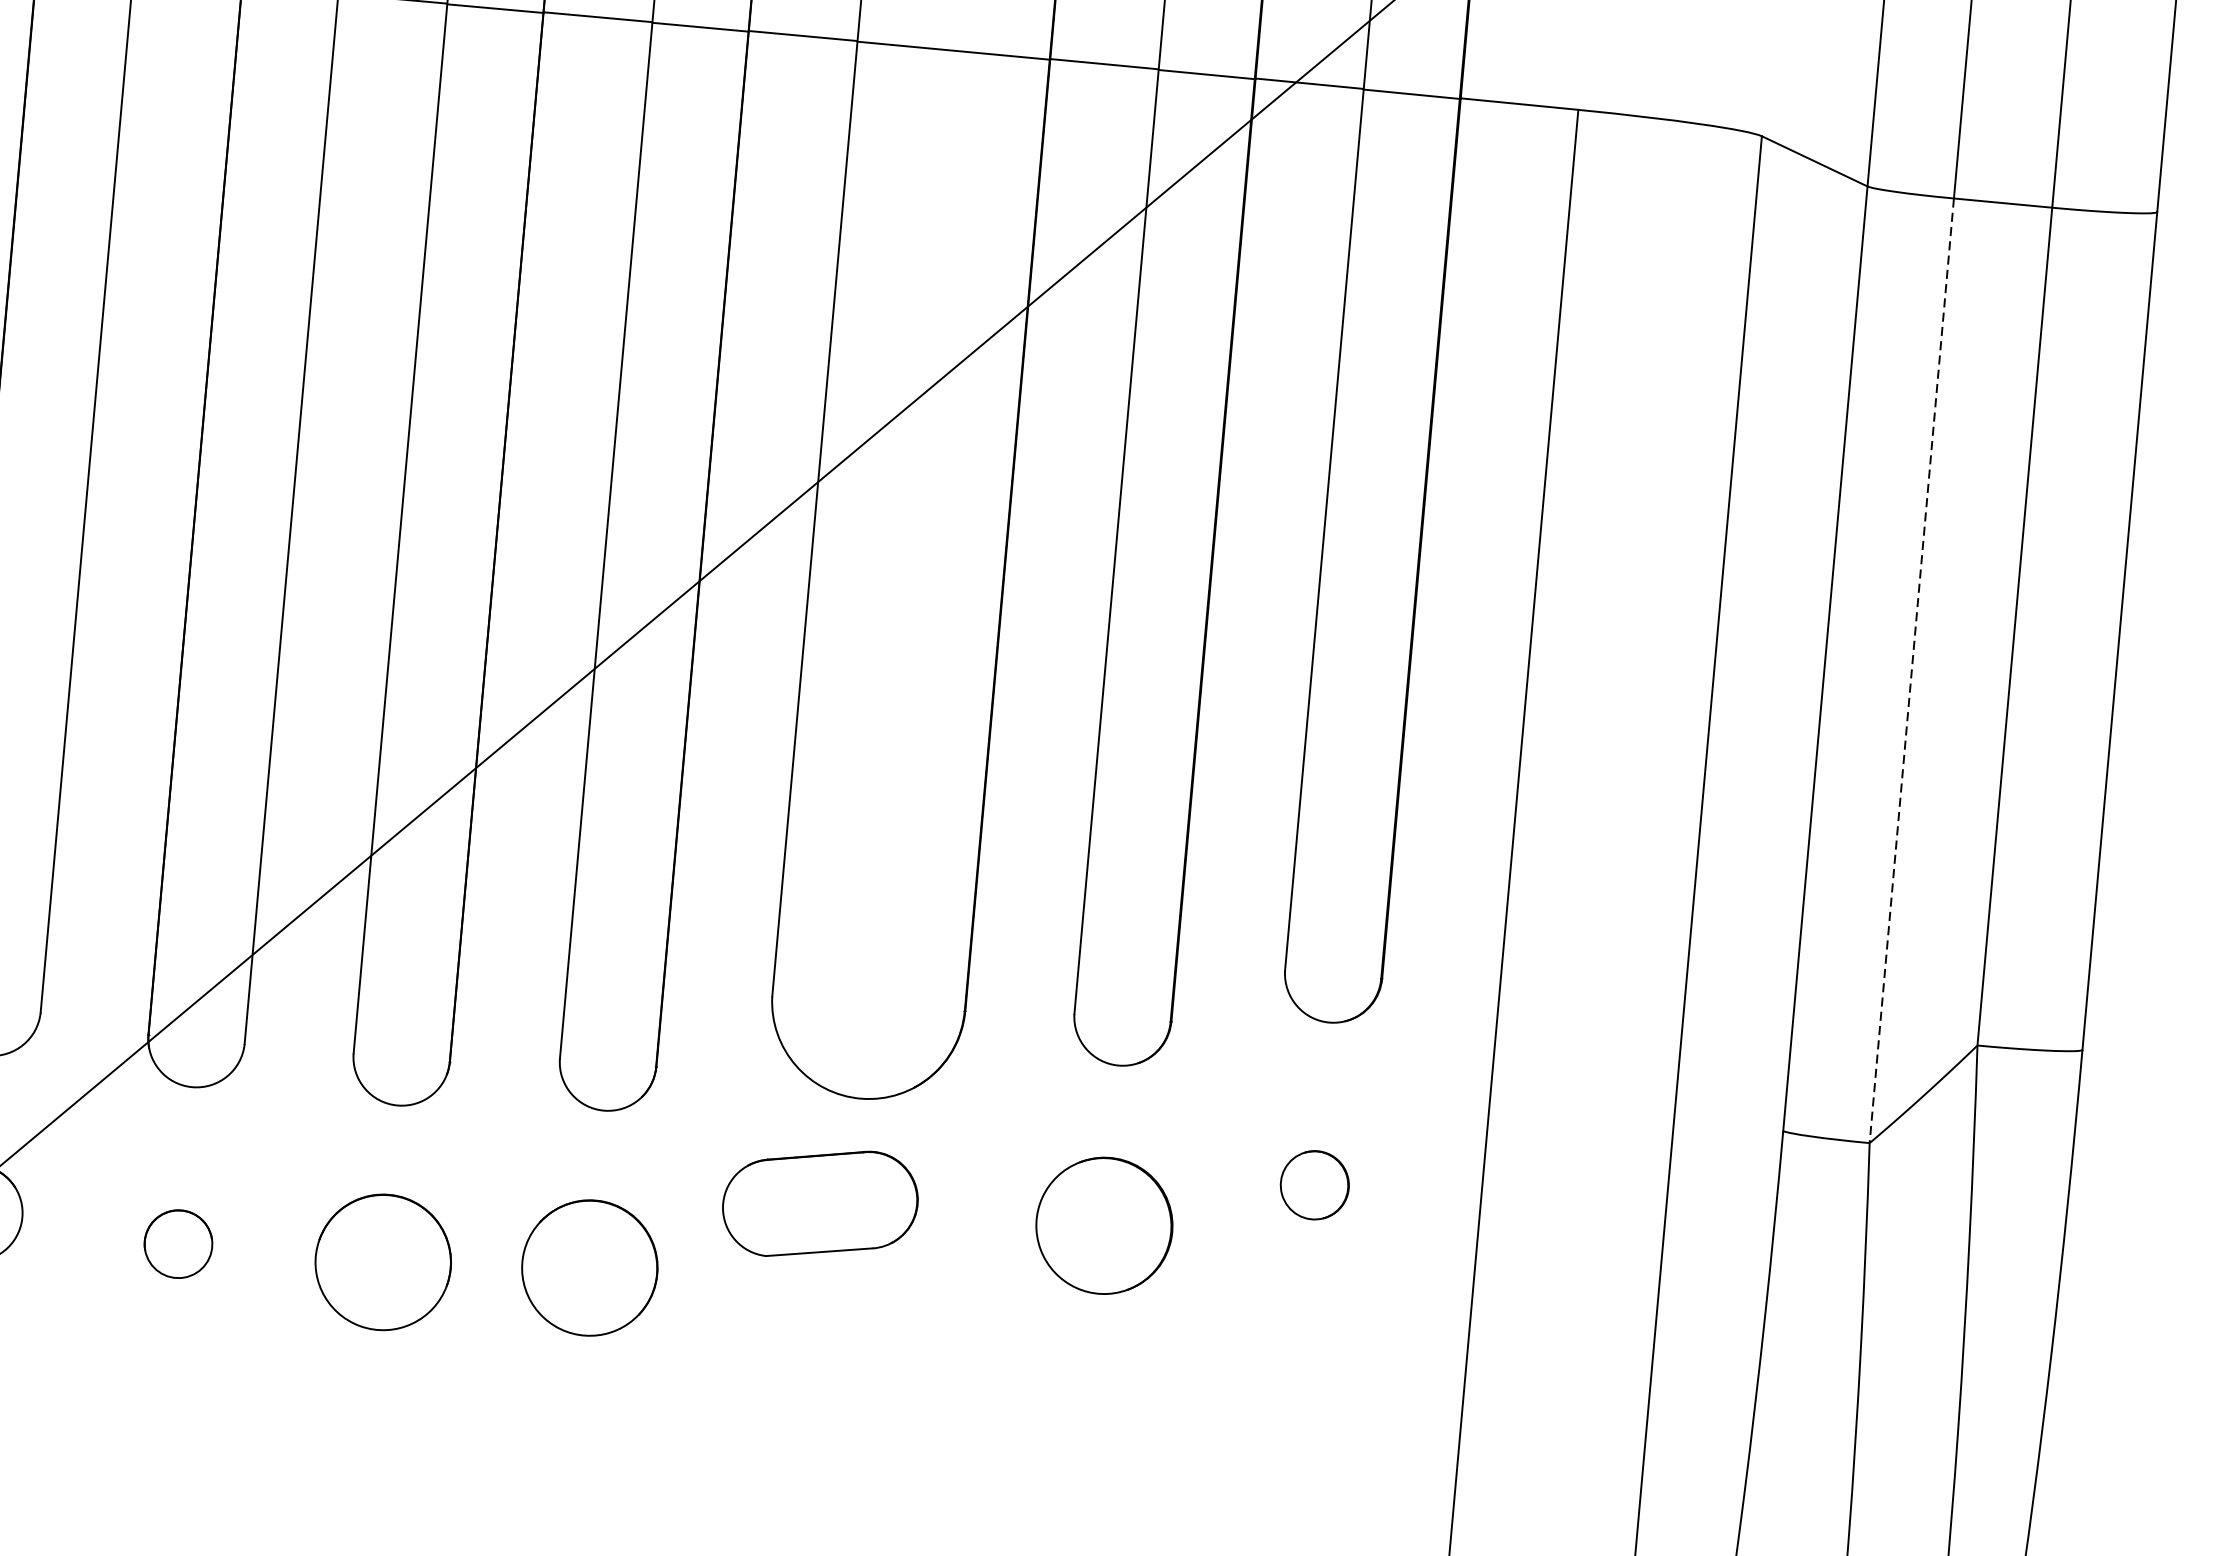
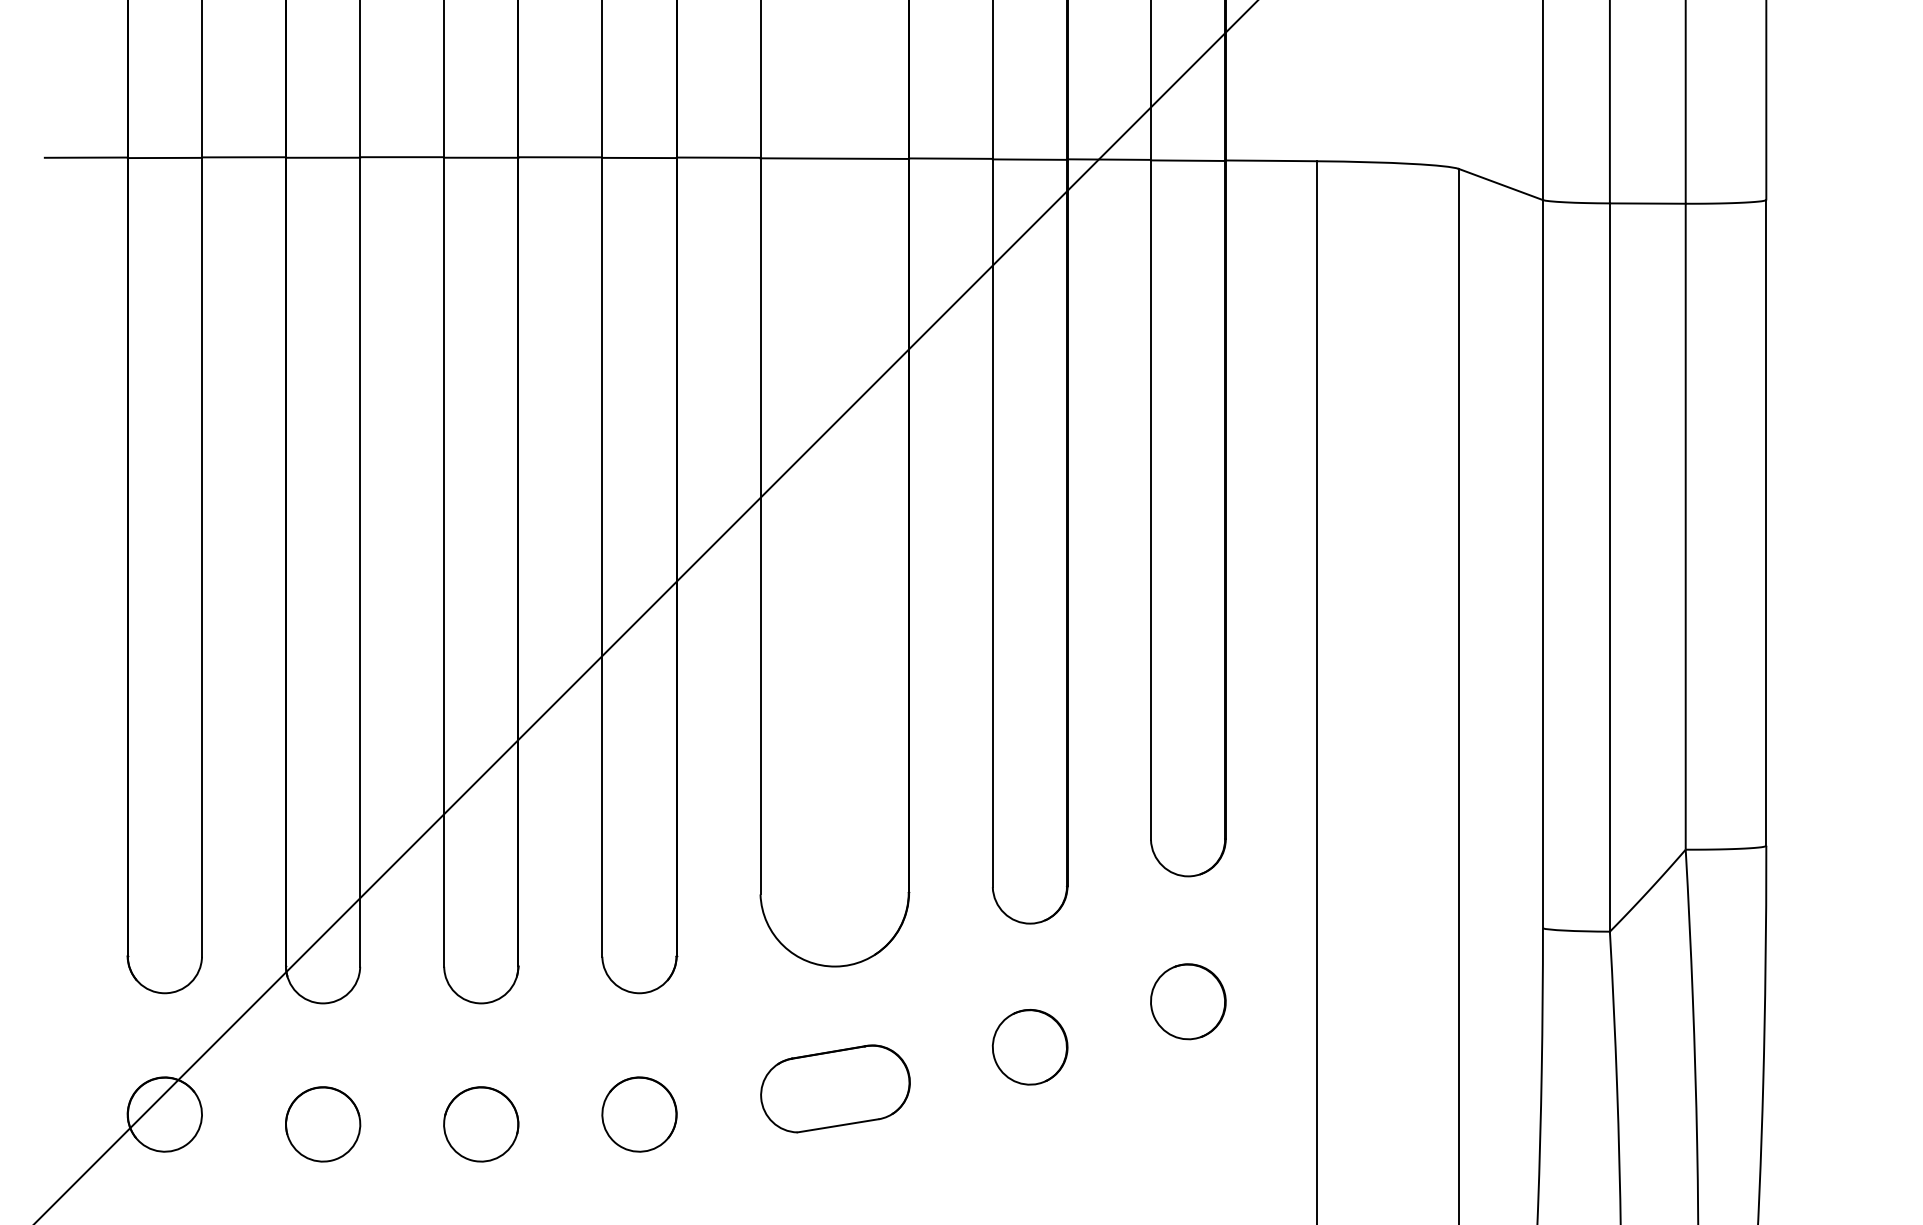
line: (1911, 671) -> (1609, 568), dashed -> solid
part: (1315, 1184) -> (1188, 1001), size x1.43
part: (820, 1203) -> (835, 1088), moved
part: (1103, 1226) -> (1029, 1047), size x0.71
part: (178, 1244) -> (323, 1124), size x1.43
part: (383, 1262) -> (481, 1124), size x0.71
part: (589, 1267) -> (639, 1114), size x0.71

